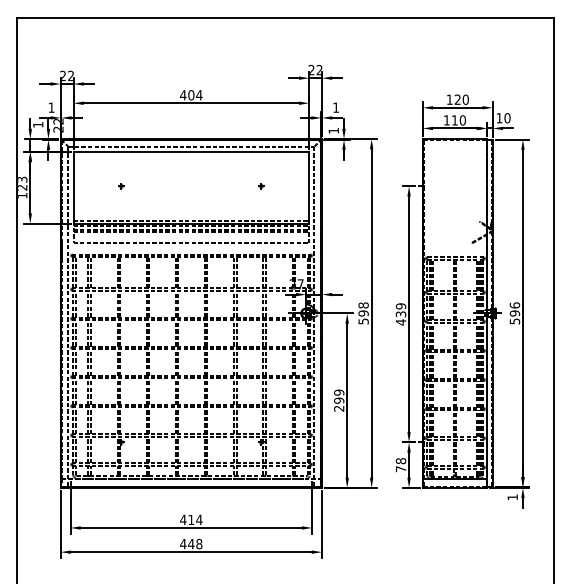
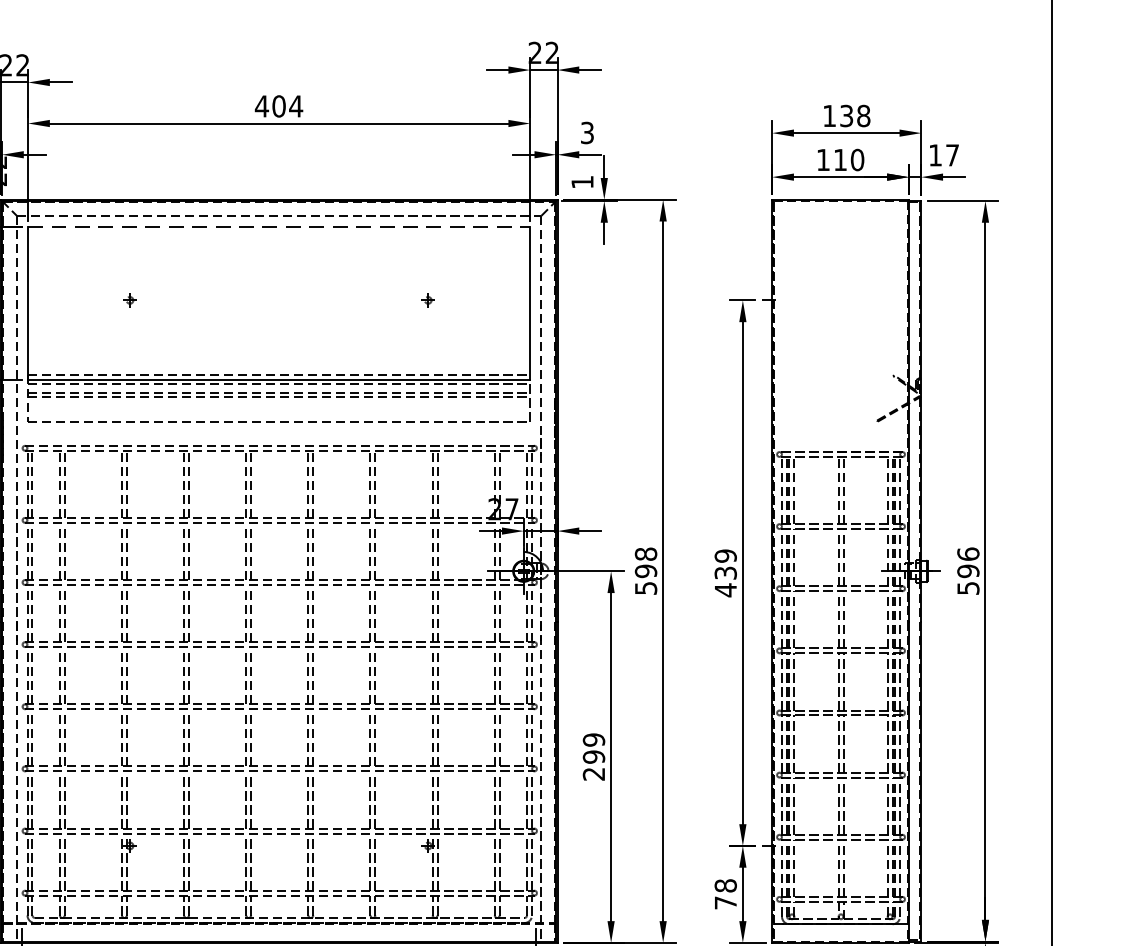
text: (461, 99) -> (854, 115), 120 -> 138
text: (335, 107) -> (586, 132), 1 -> 3
text: (507, 118) -> (952, 155), 10 -> 17
line: (191, 151) -> (279, 226), solid -> dashed

